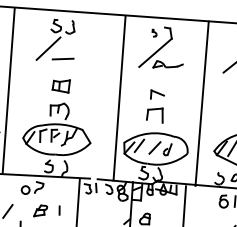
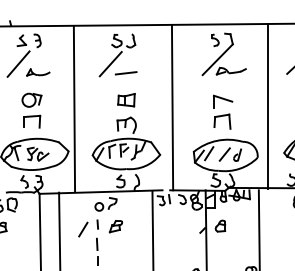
part: (154, 32) -> (215, 39), size x1.67
part: (157, 95) -> (223, 101), size x1.43
line: (119, 98) -> (172, 108), moved
line: (59, 210) -> (97, 224), moved

